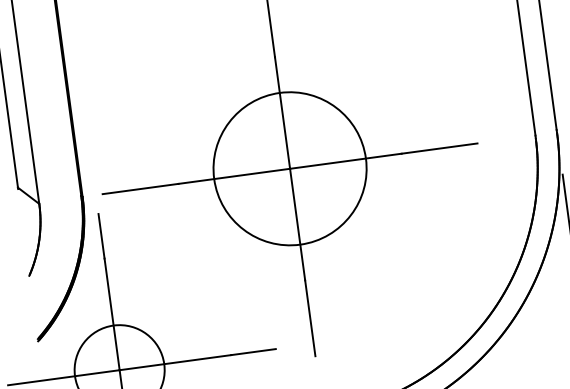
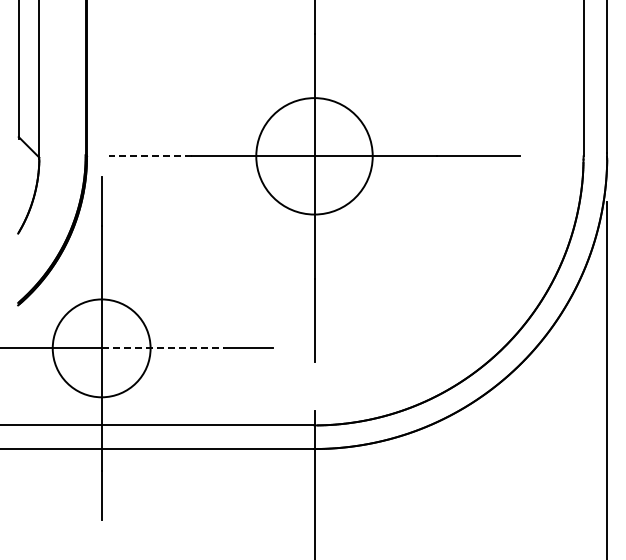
circle: (290, 168) -> (314, 156), size x0.7
line: (140, 189) -> (150, 156), solid -> dashed
line: (176, 362) -> (163, 348), solid -> dashed

